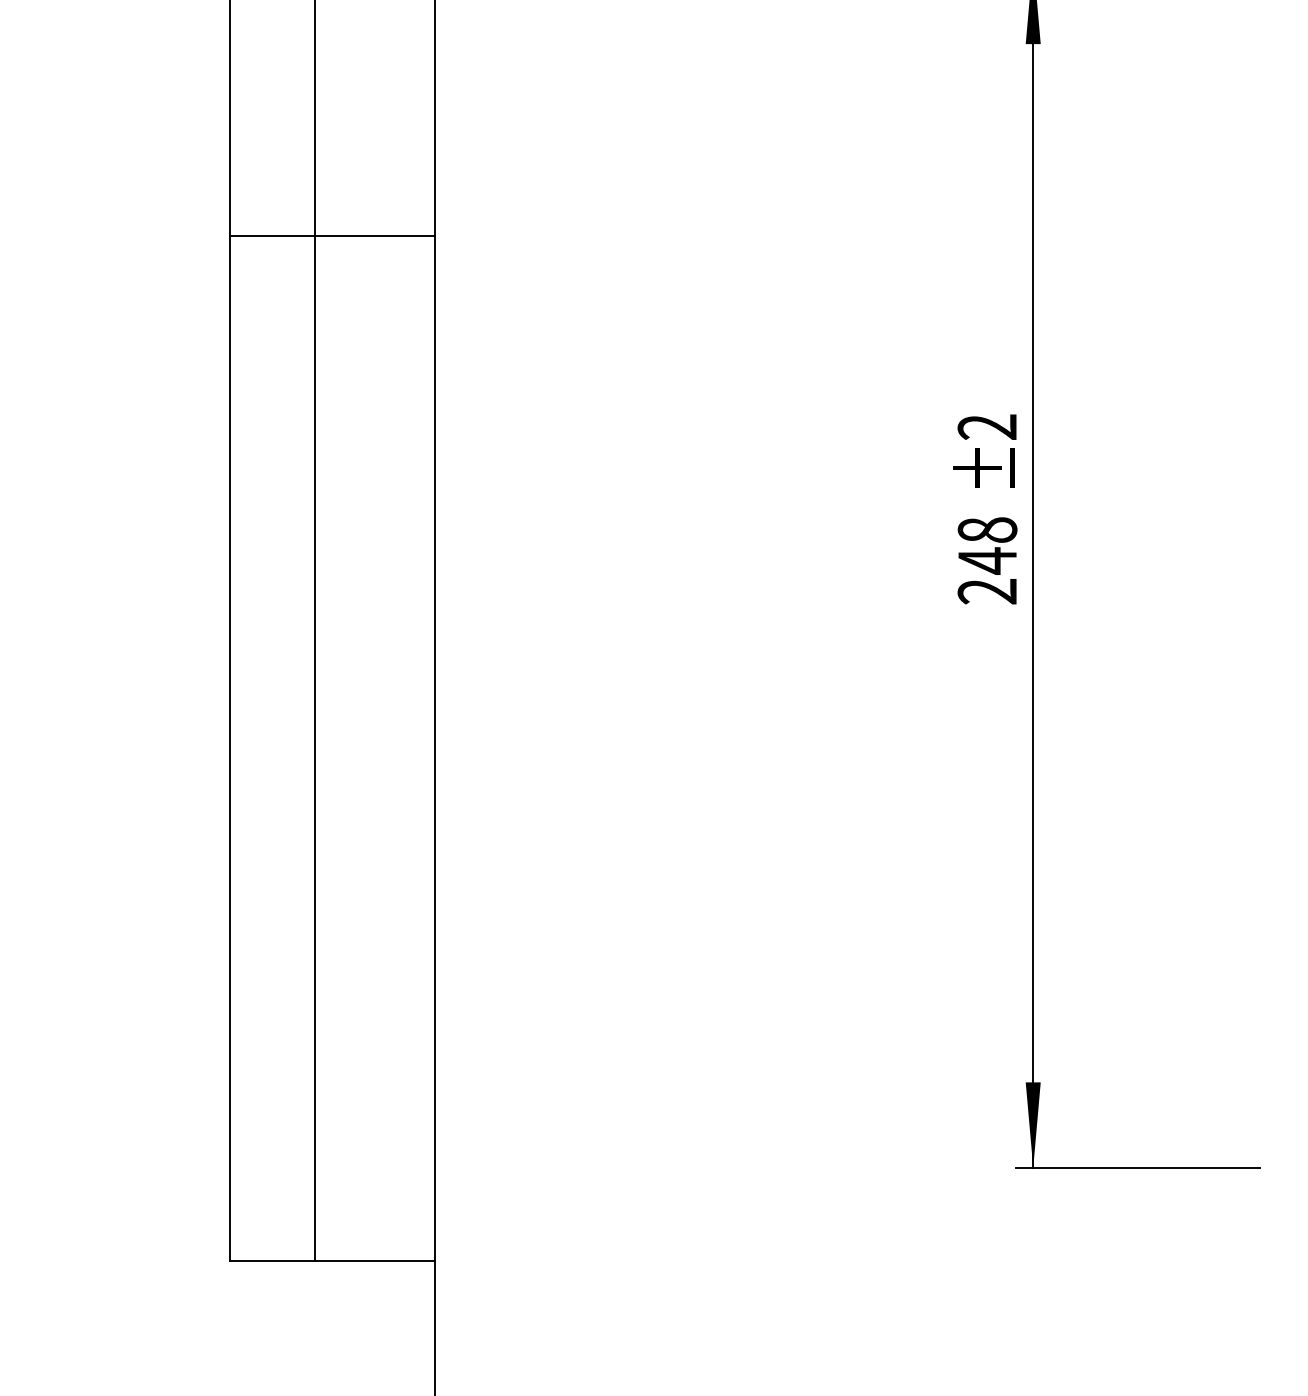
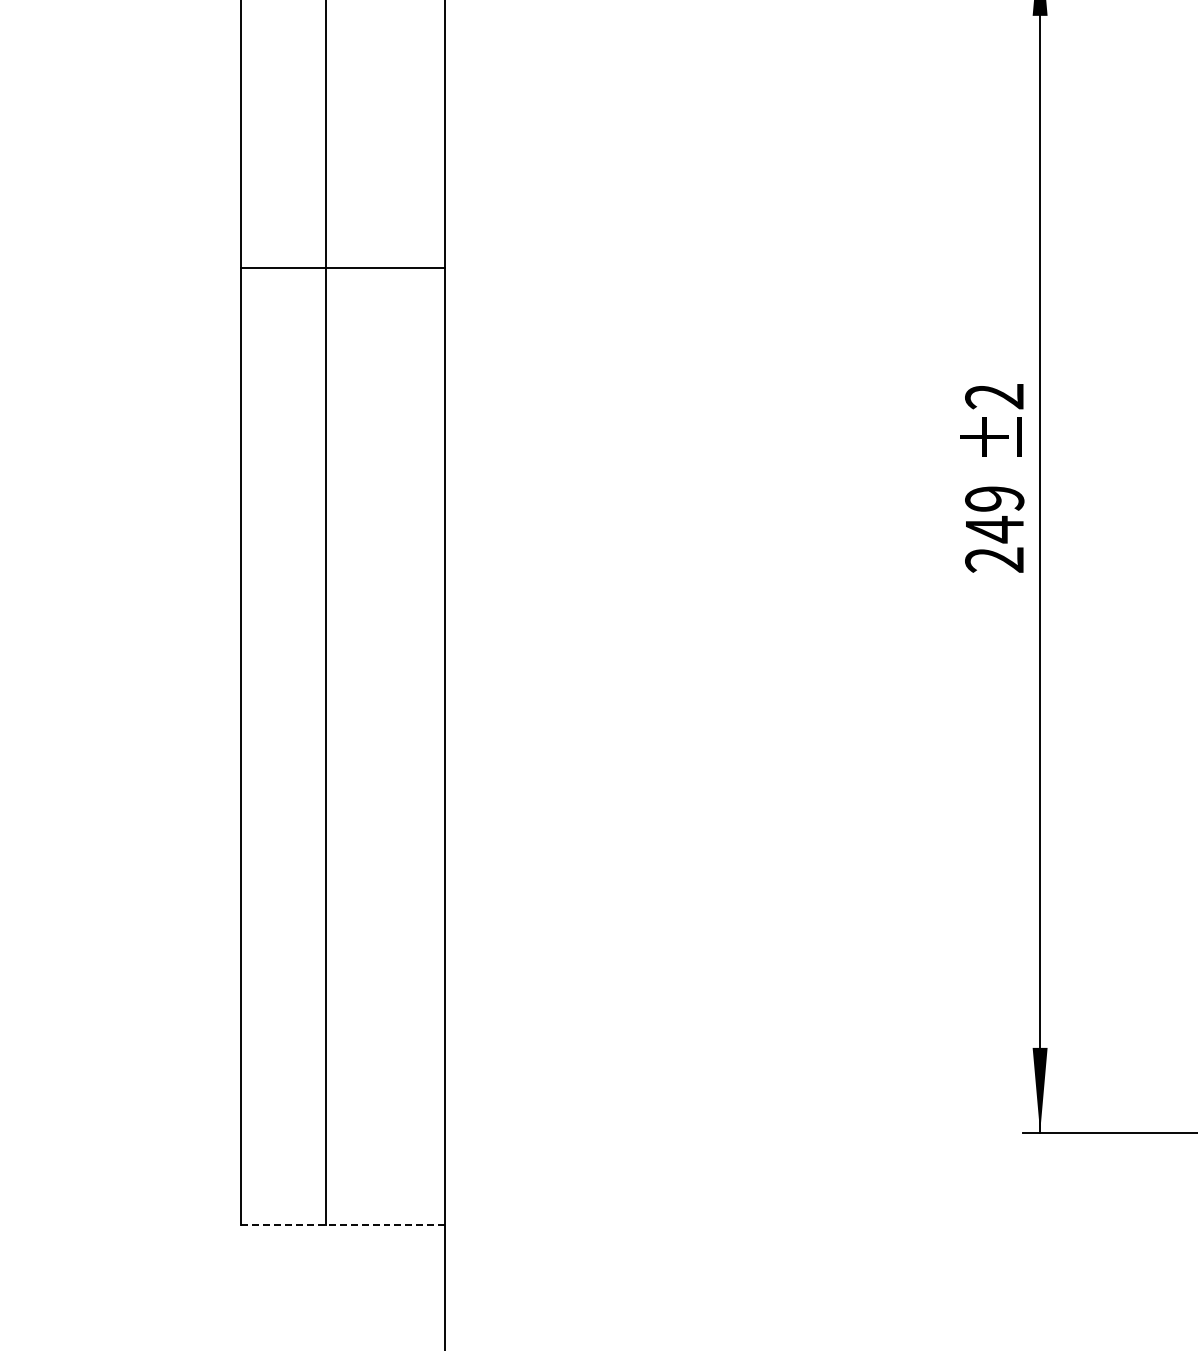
line: (331, 236) -> (342, 268), moved
text: (987, 529) -> (994, 498), 248 -> 249
line: (332, 1261) -> (343, 1225), solid -> dashed

